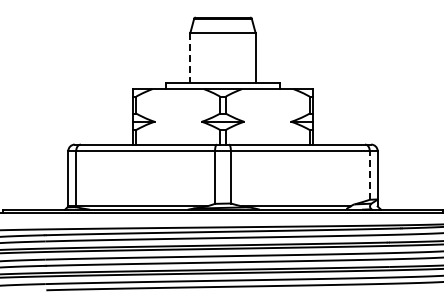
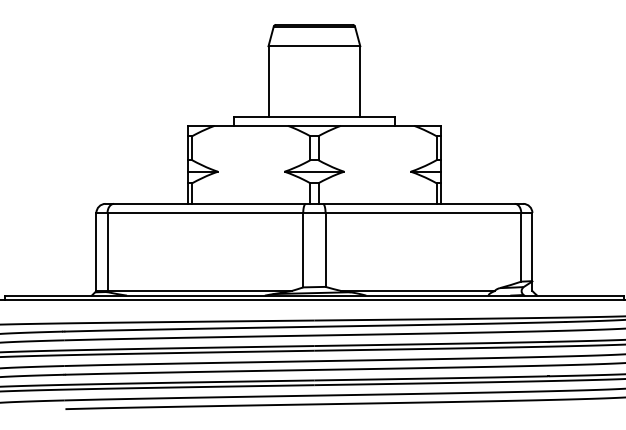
line: (190, 57) -> (268, 81), dashed -> solid
line: (369, 174) -> (520, 246), dashed -> solid

